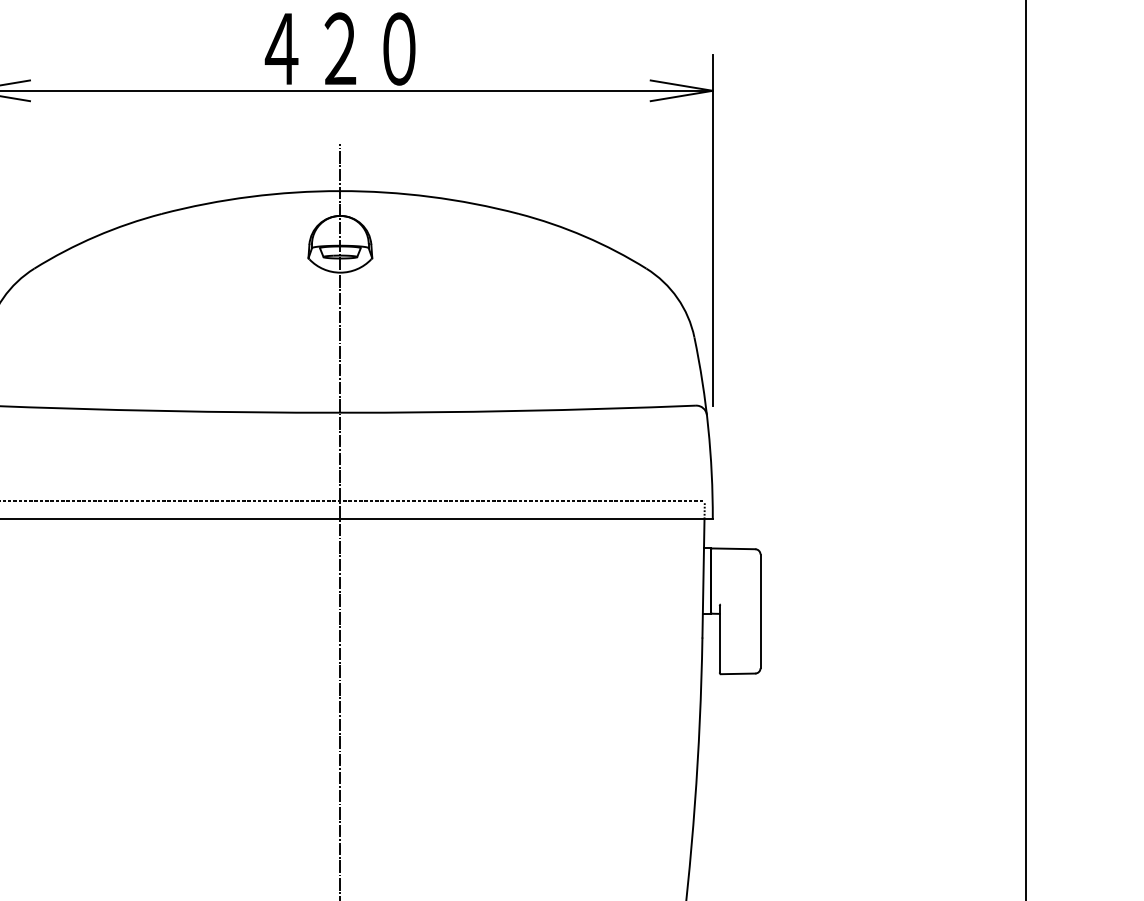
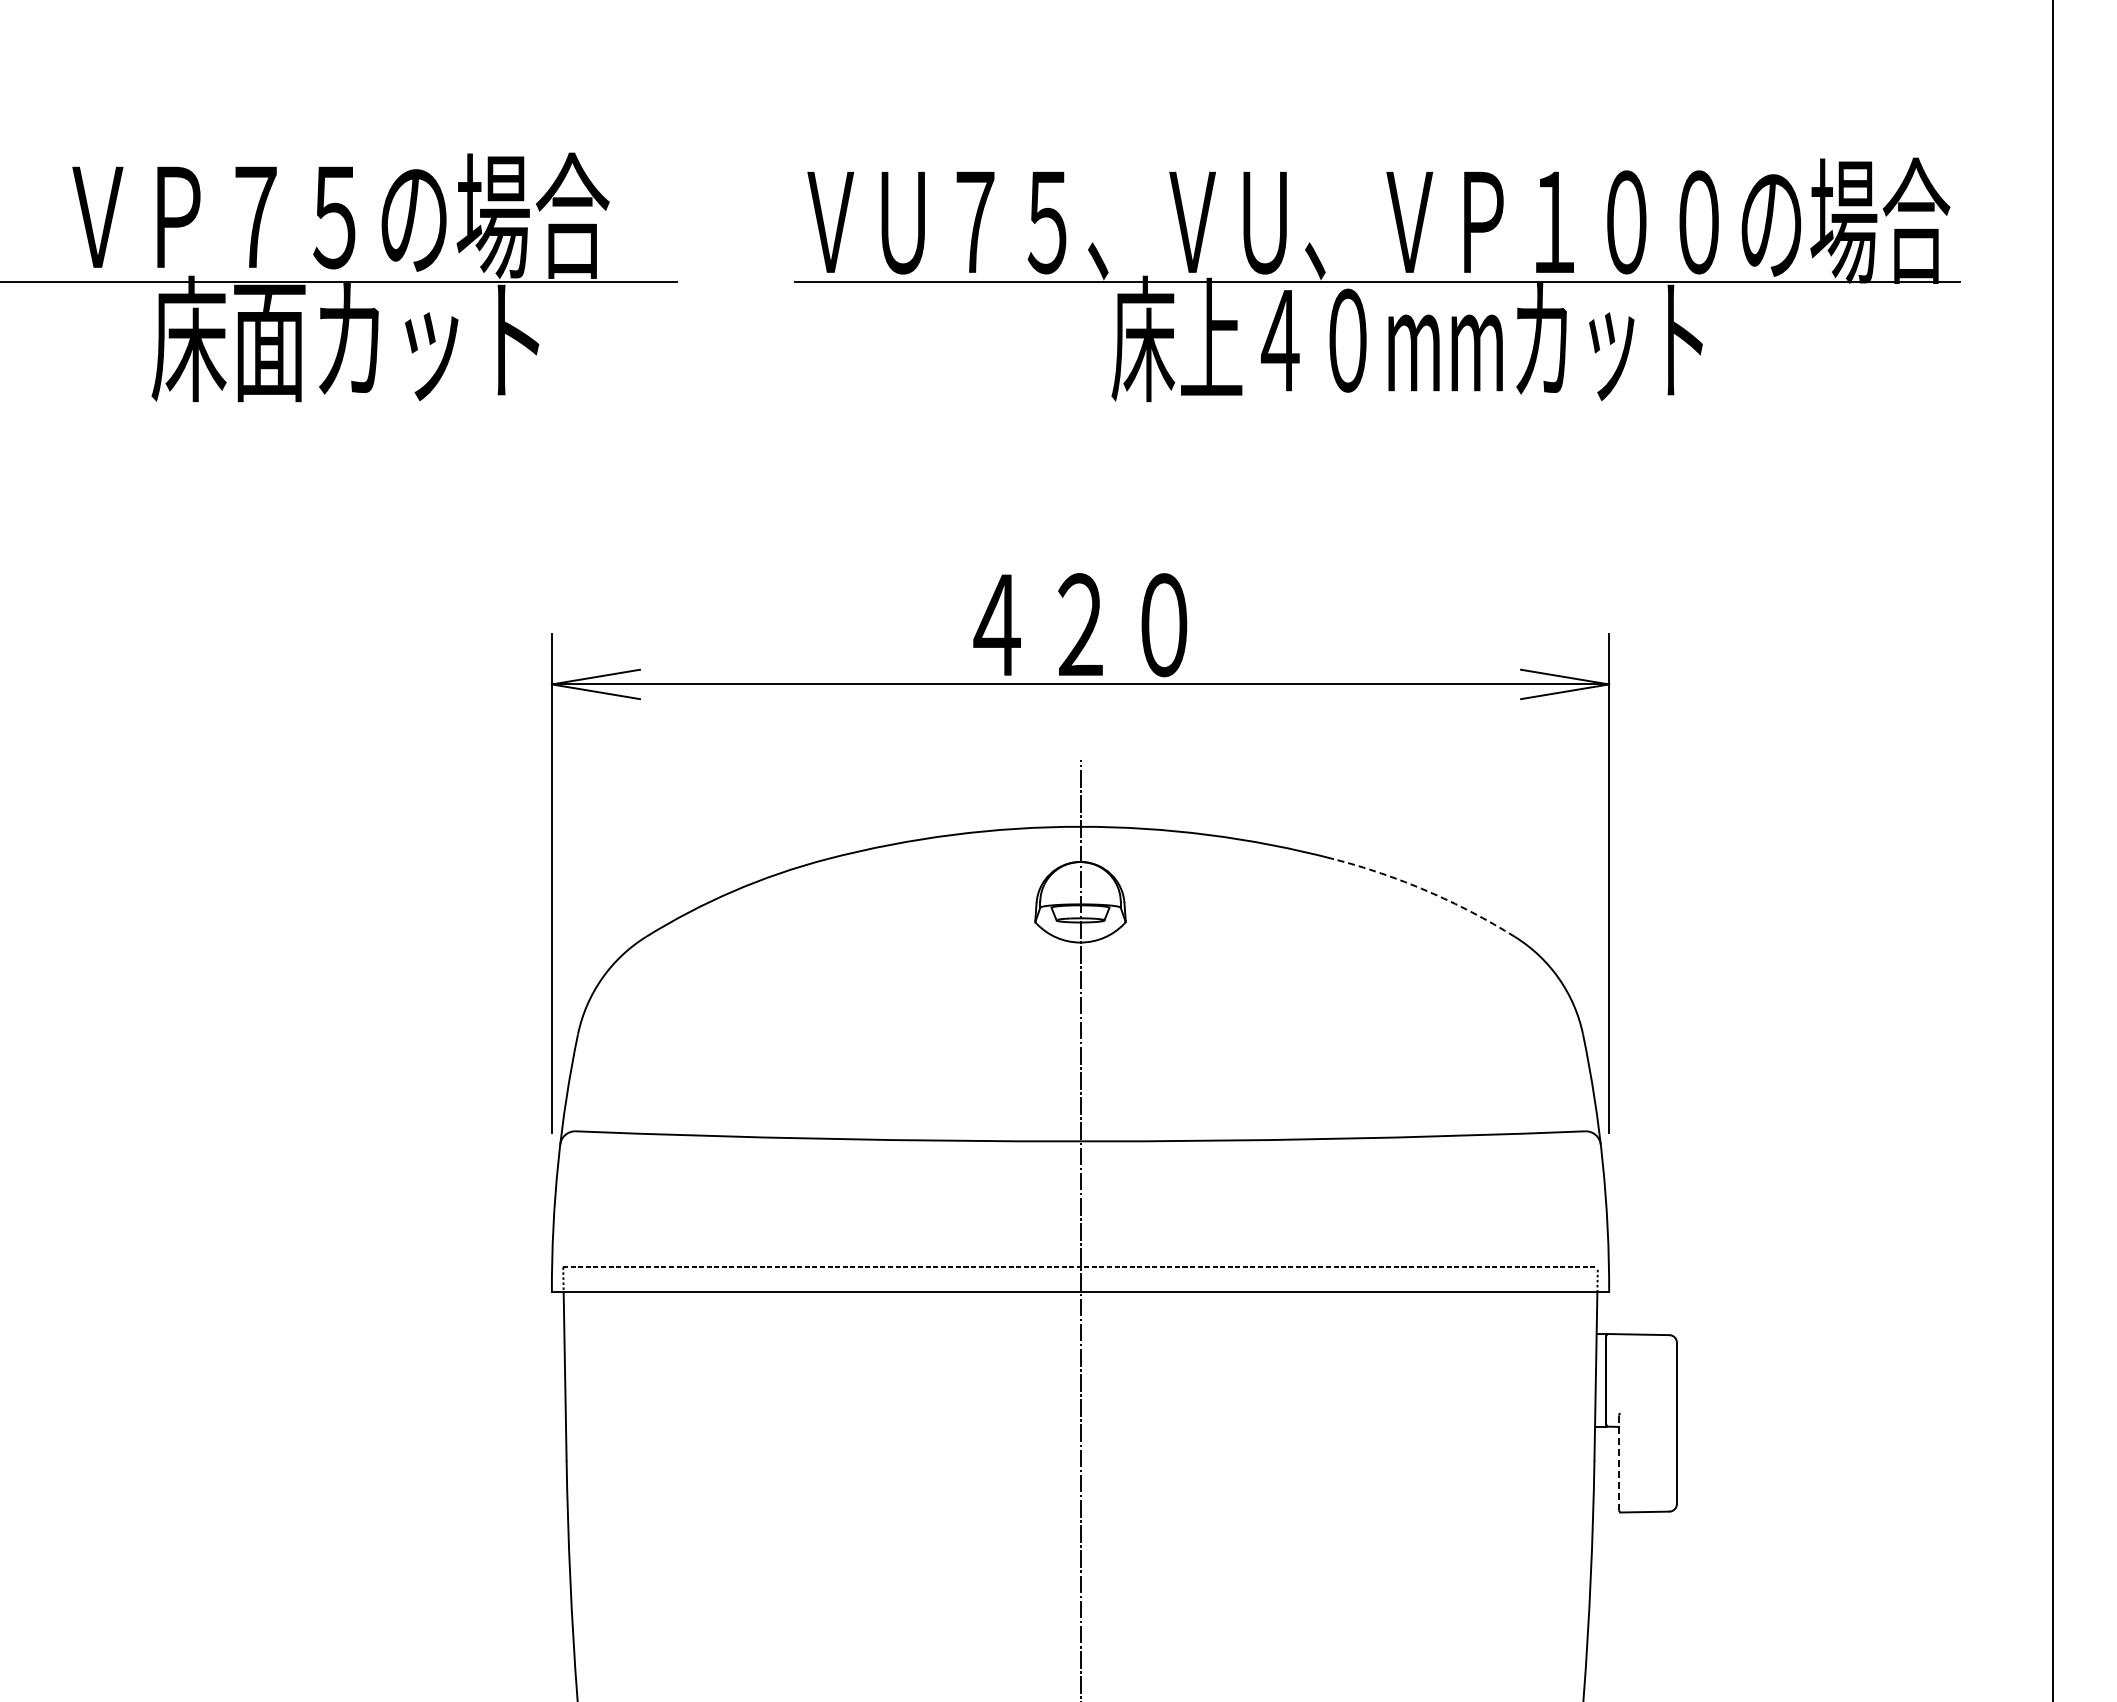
arc: (584, 236) -> (1427, 891), solid -> dashed
line: (720, 639) -> (1619, 1463), solid -> dashed

